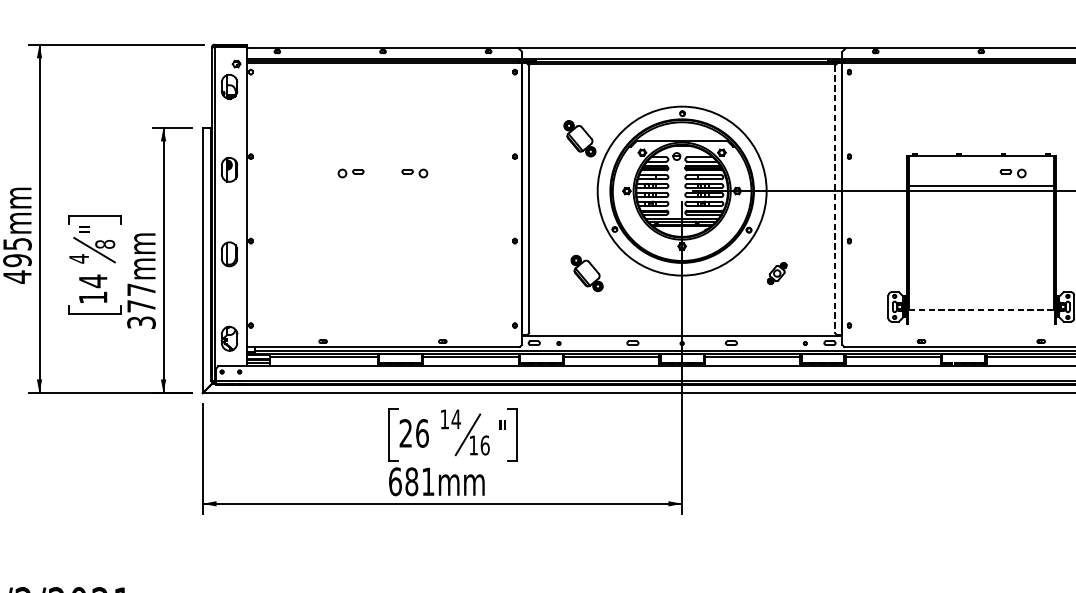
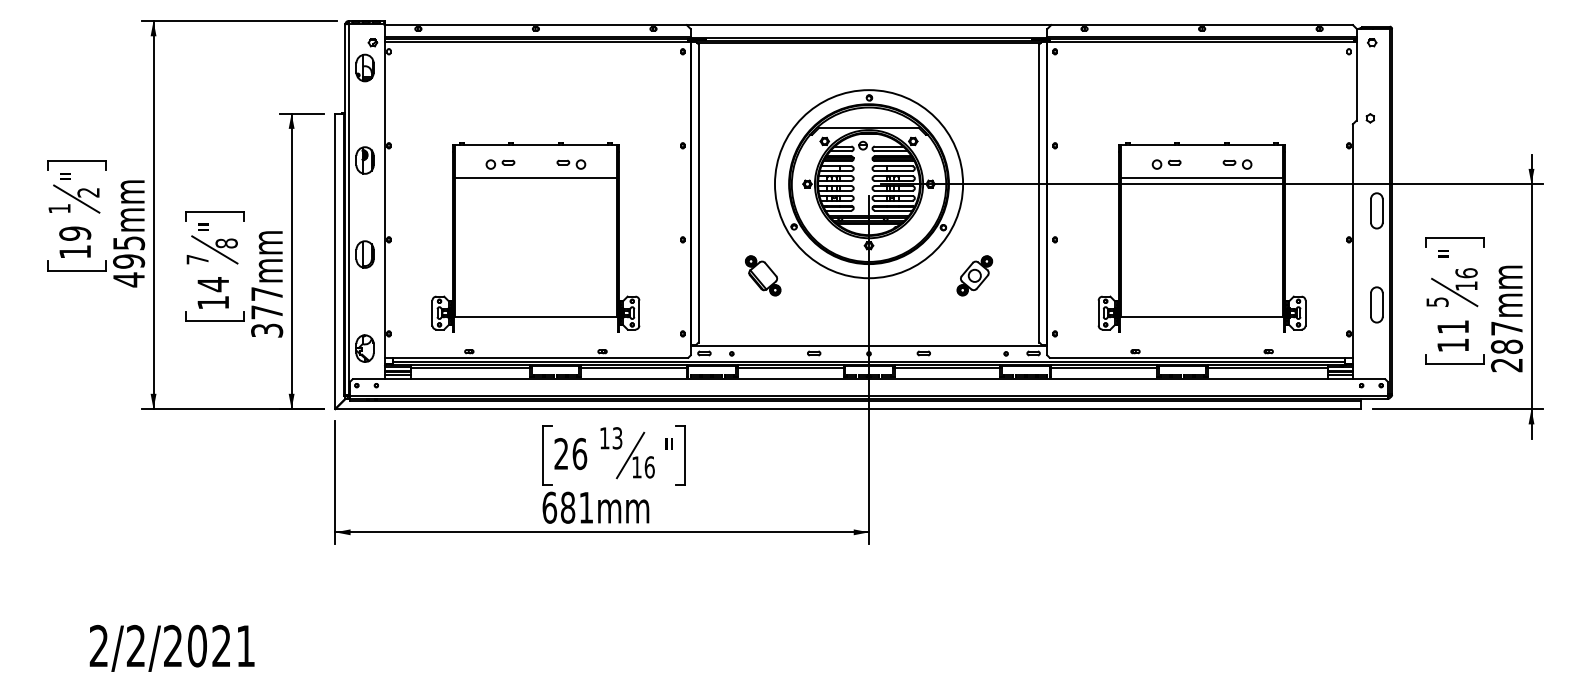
part: (580, 138) -> (755, 125), removed
part: (949, 173) -> (1166, 164), added
line: (835, 199) -> (1039, 193), dashed -> solid
part: (382, 239) -> (535, 237), added
text: (79, 258) -> (197, 259), 4 -> 7
part: (776, 273) -> (974, 275), size x1.67
line: (981, 310) -> (1202, 317), dashed -> solid
text: (456, 419) -> (617, 438), 14 -> 13

